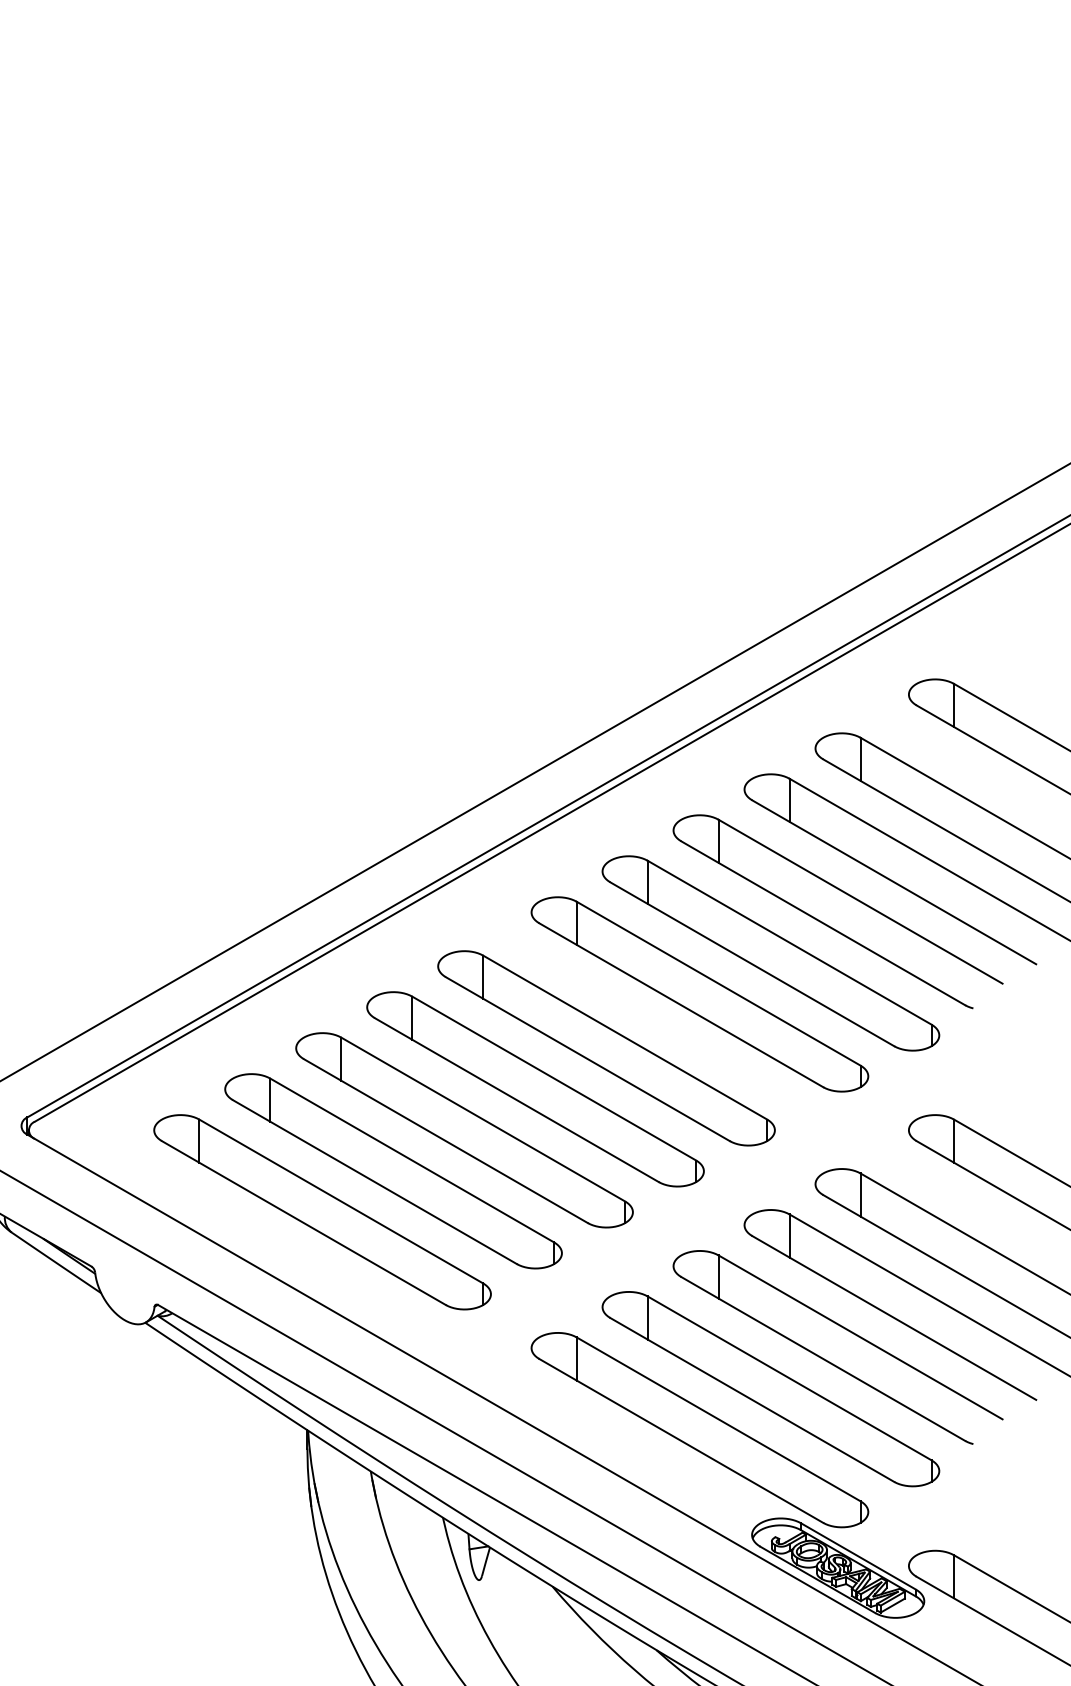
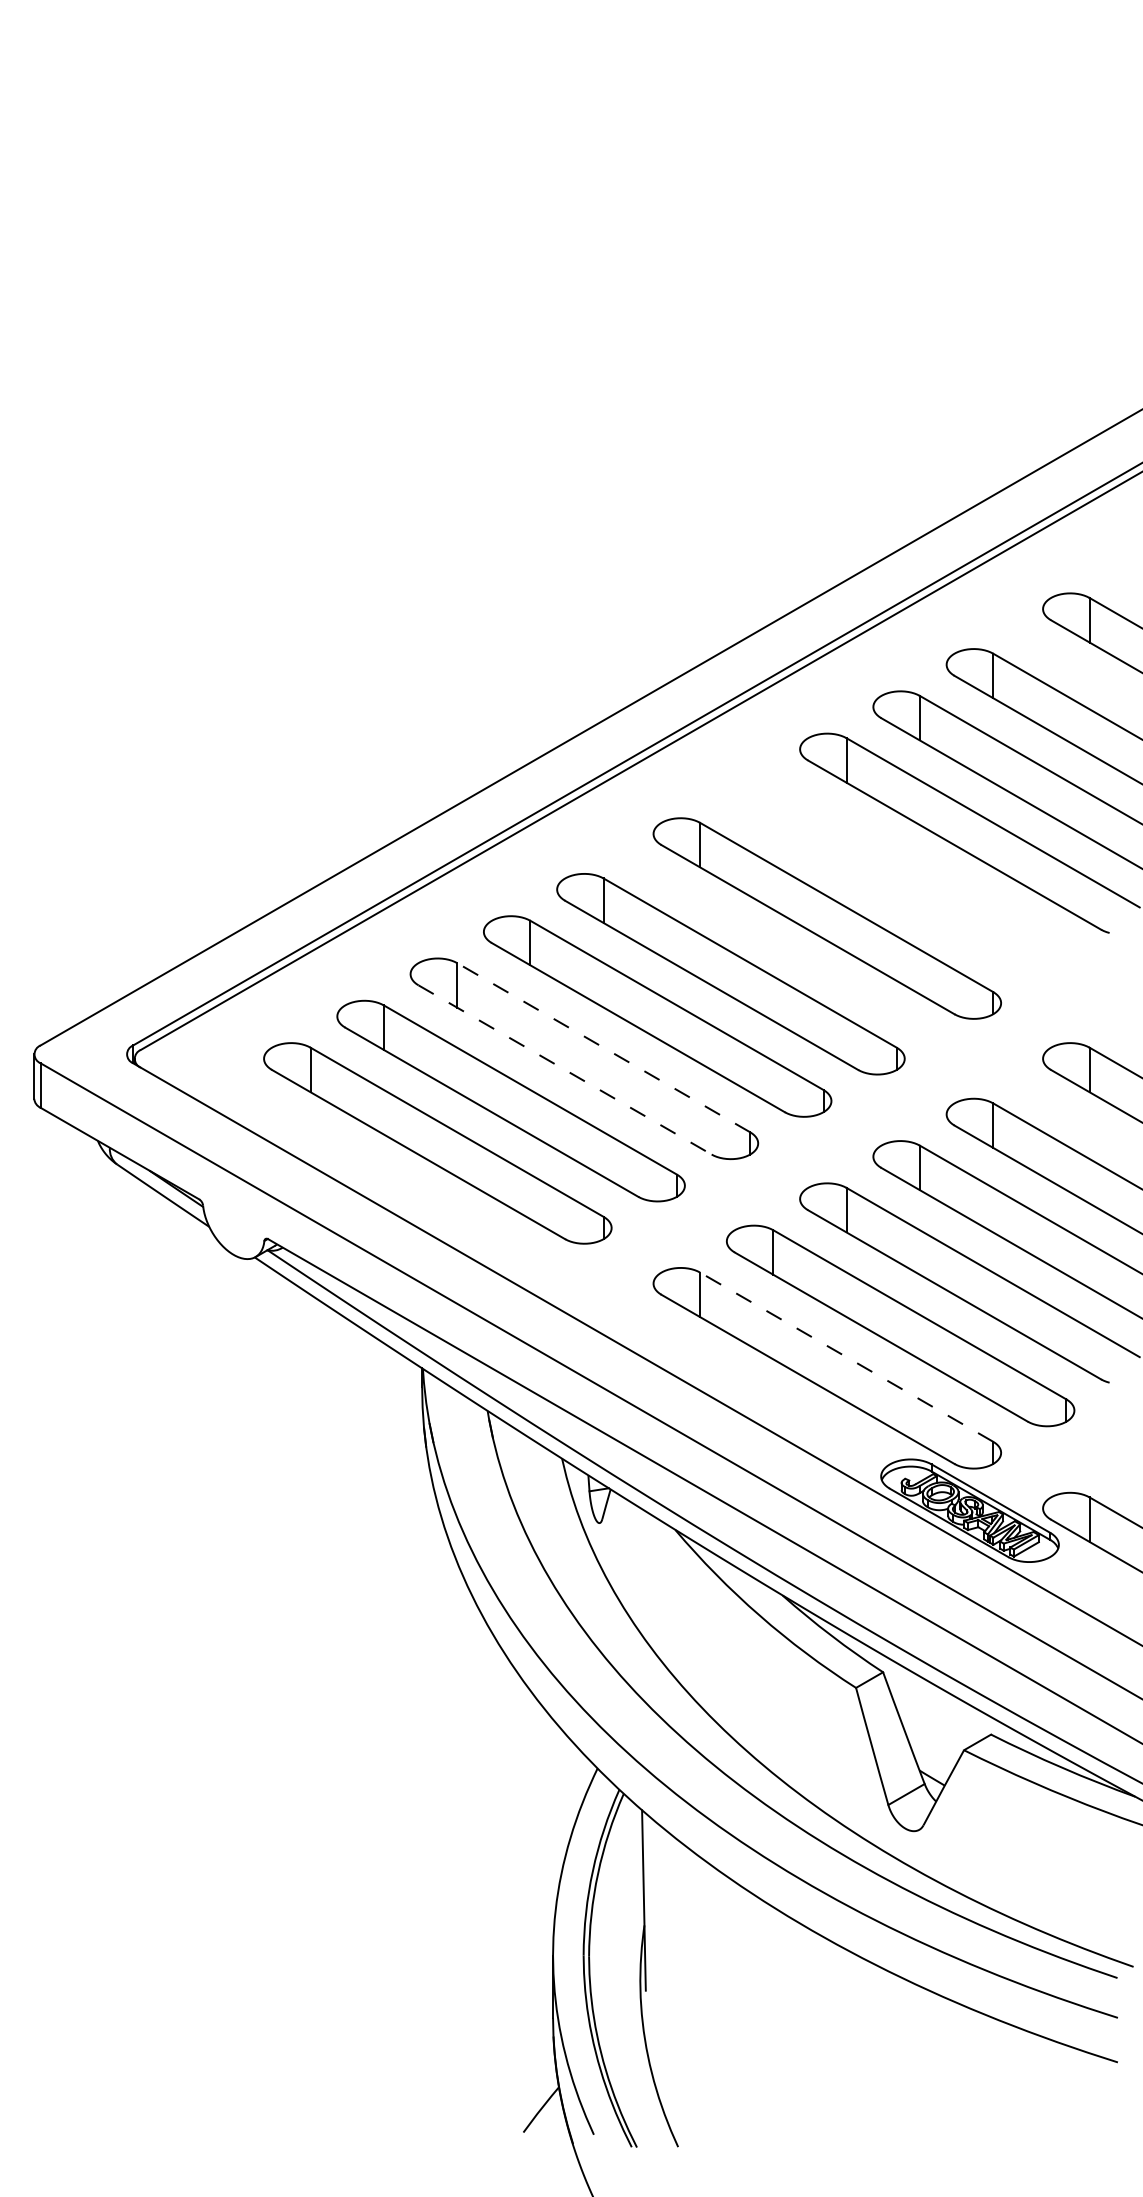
part: (770, 953) -> (900, 876), removed
line: (483, 1119) -> (603, 1047), solid -> dashed
line: (446, 1141) -> (565, 1070), solid -> dashed
line: (718, 1418) -> (846, 1356), solid -> dashed

